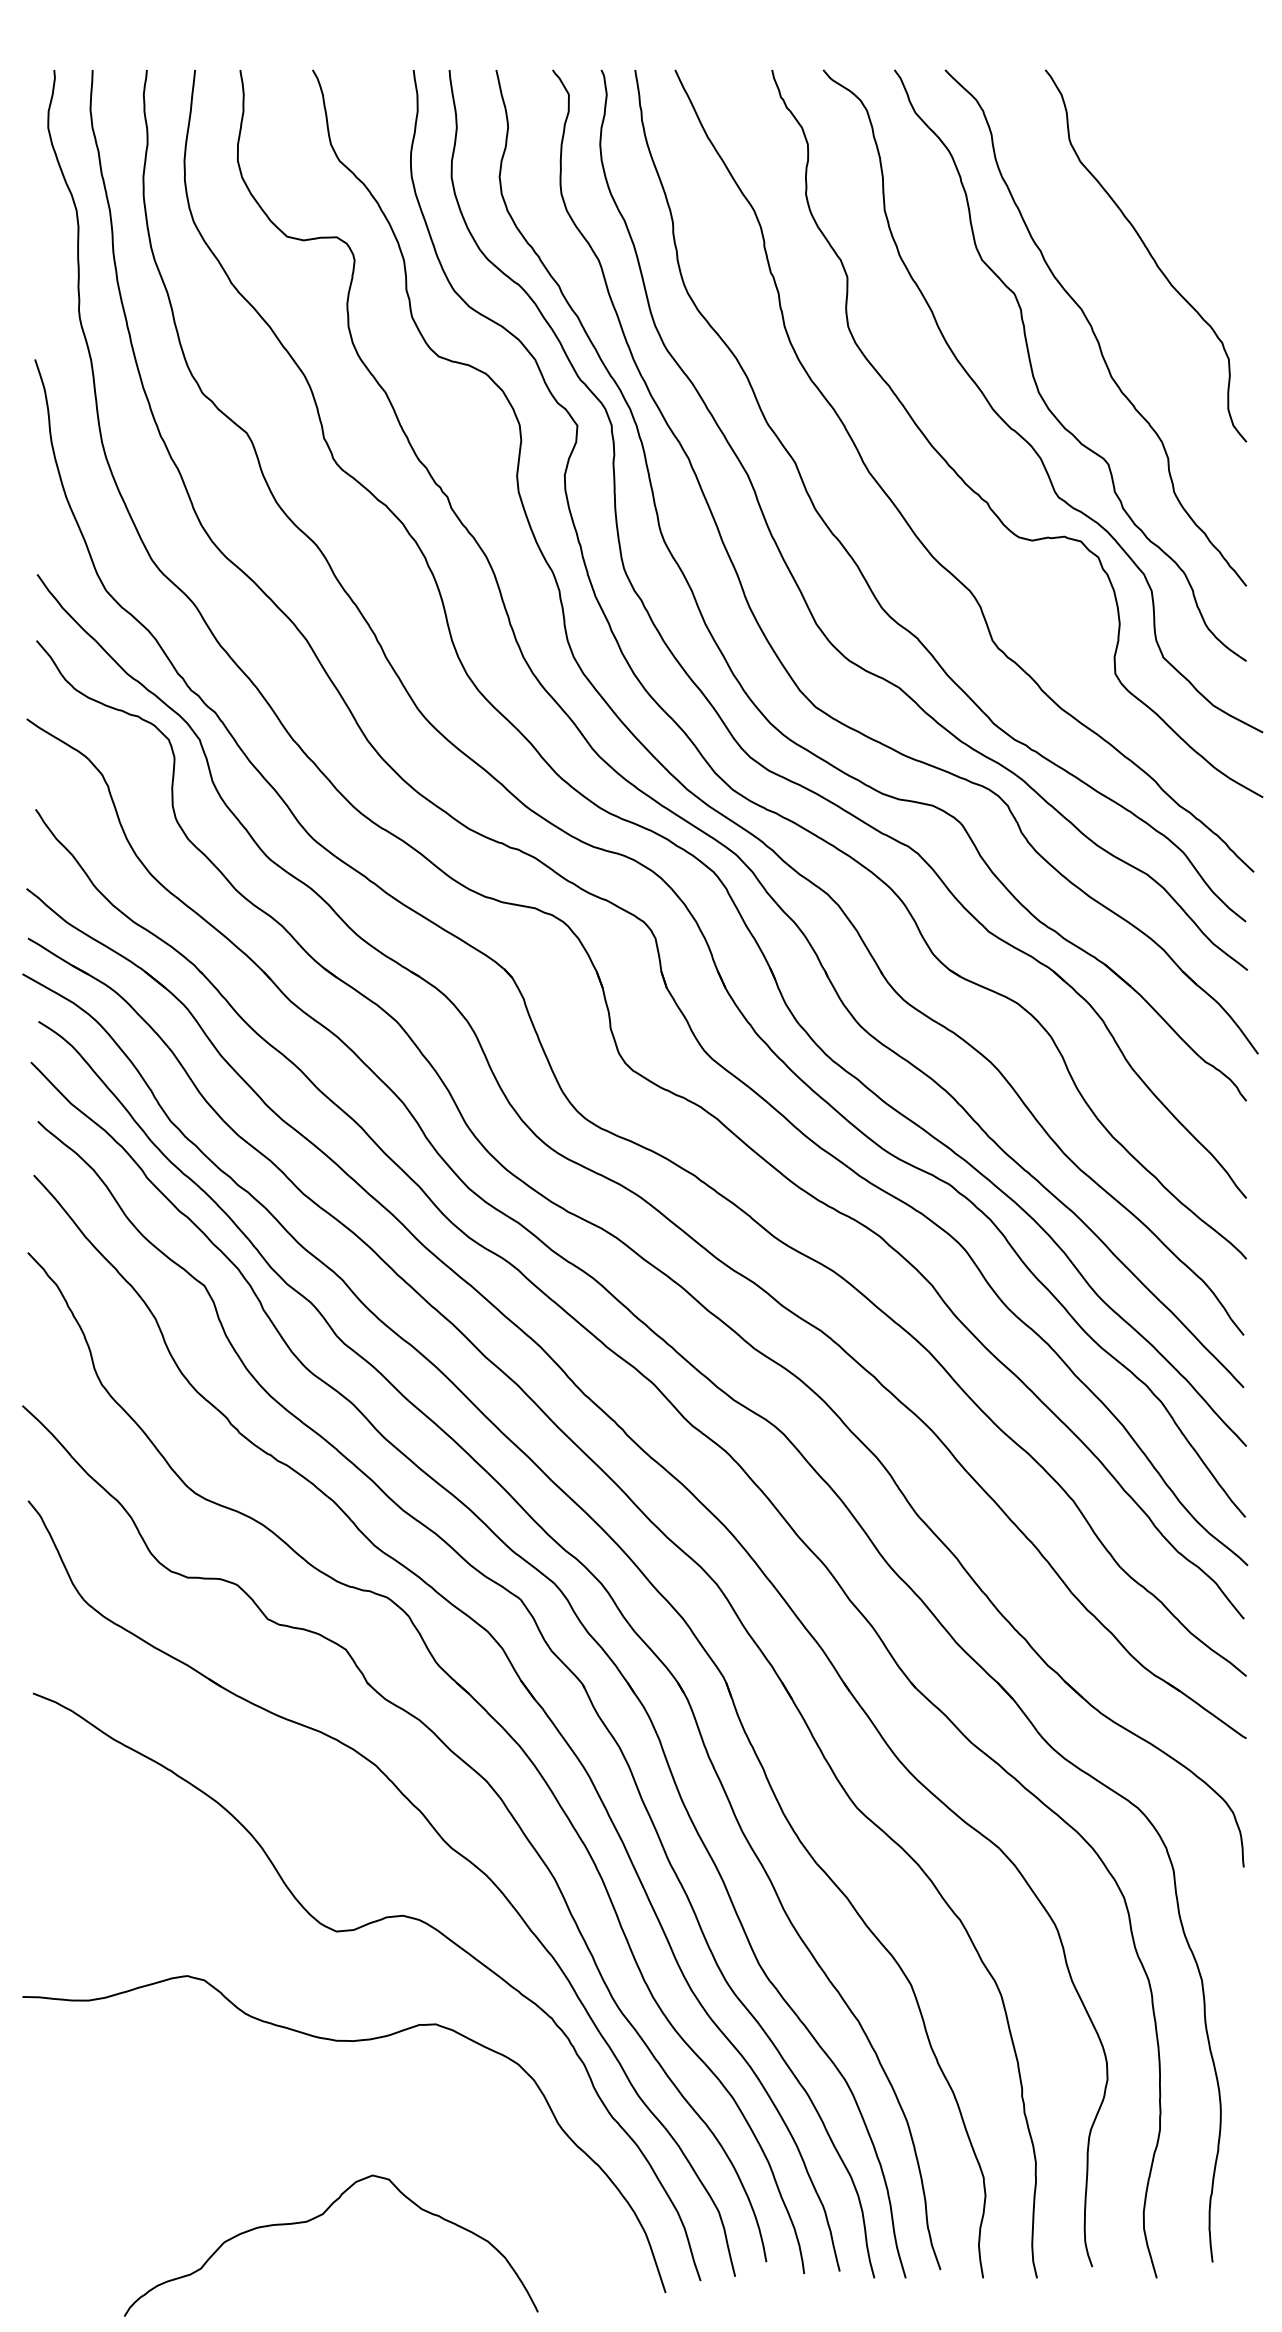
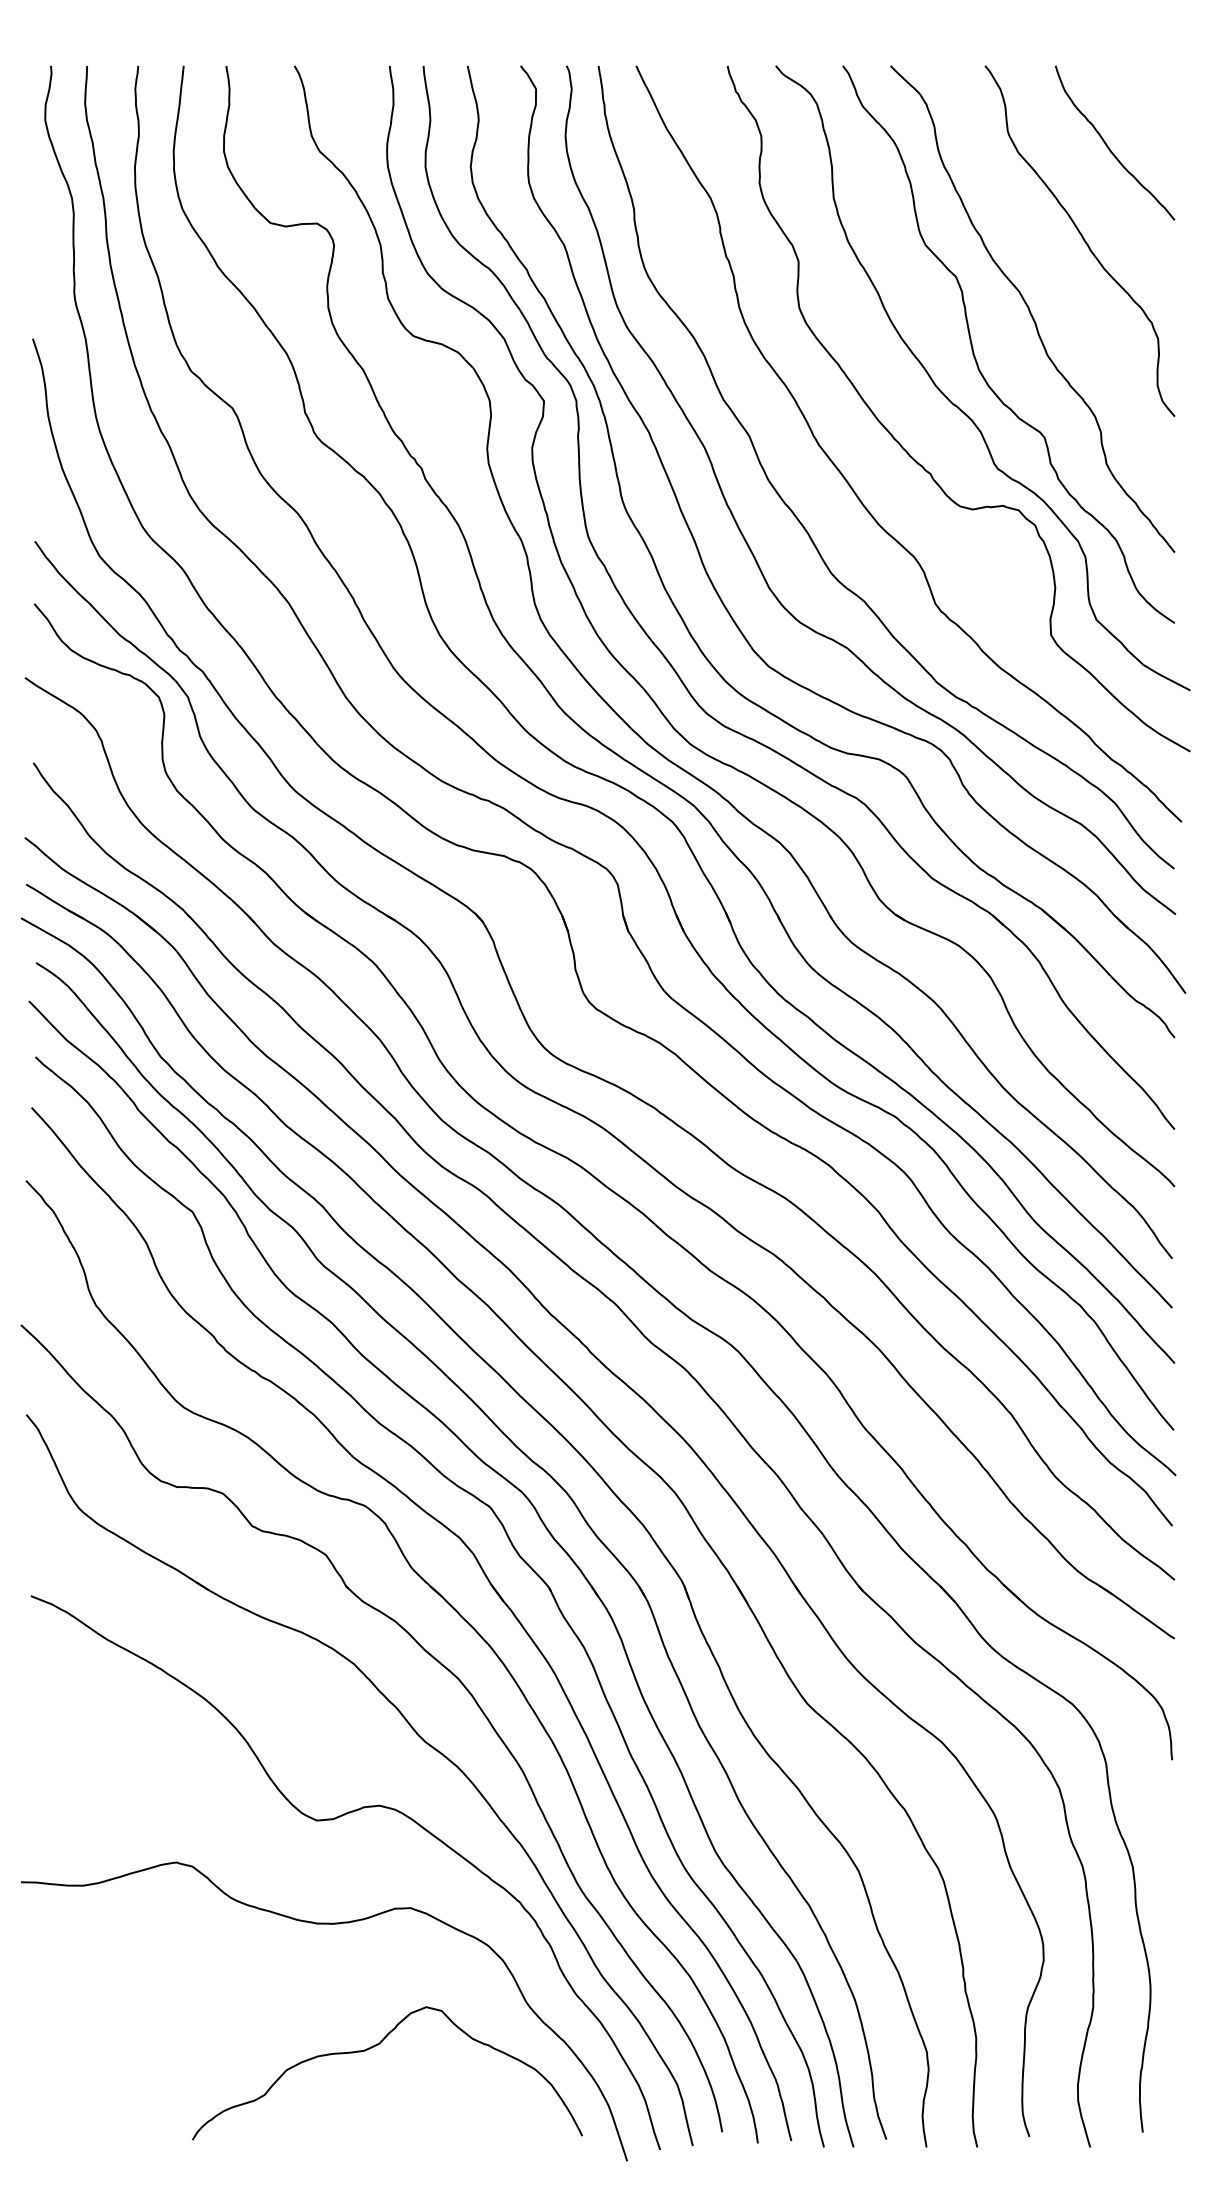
curve: (1176, 155) -> (1108, 146), added
curve: (318, 2217) -> (375, 2046), moved

